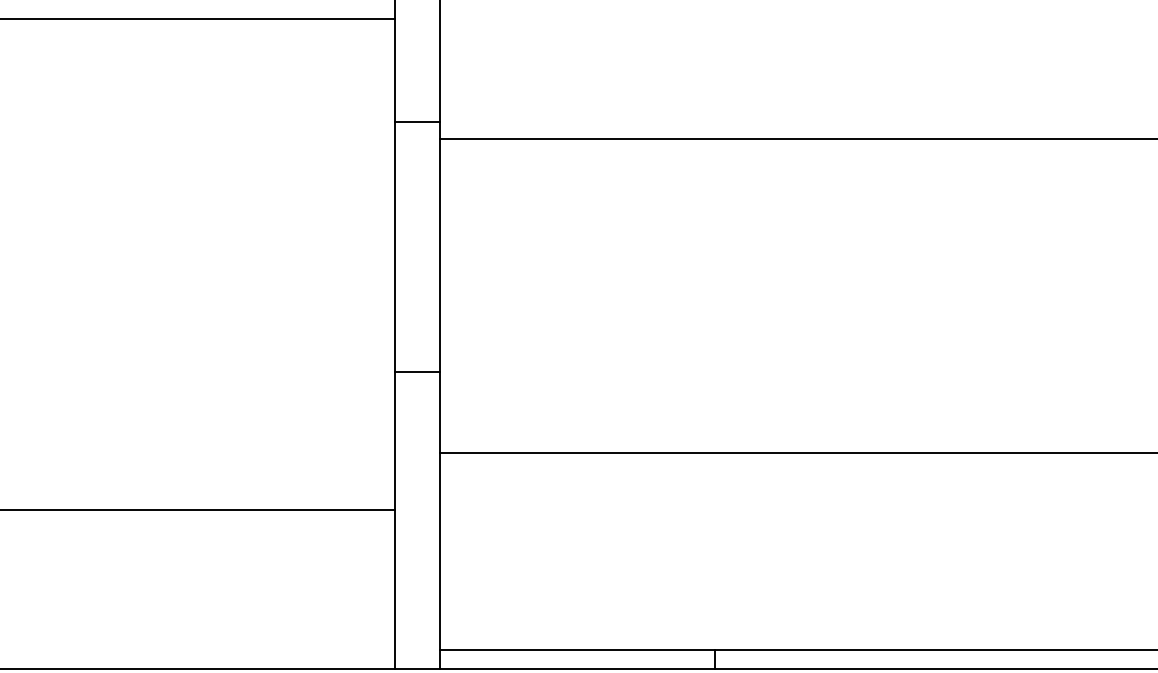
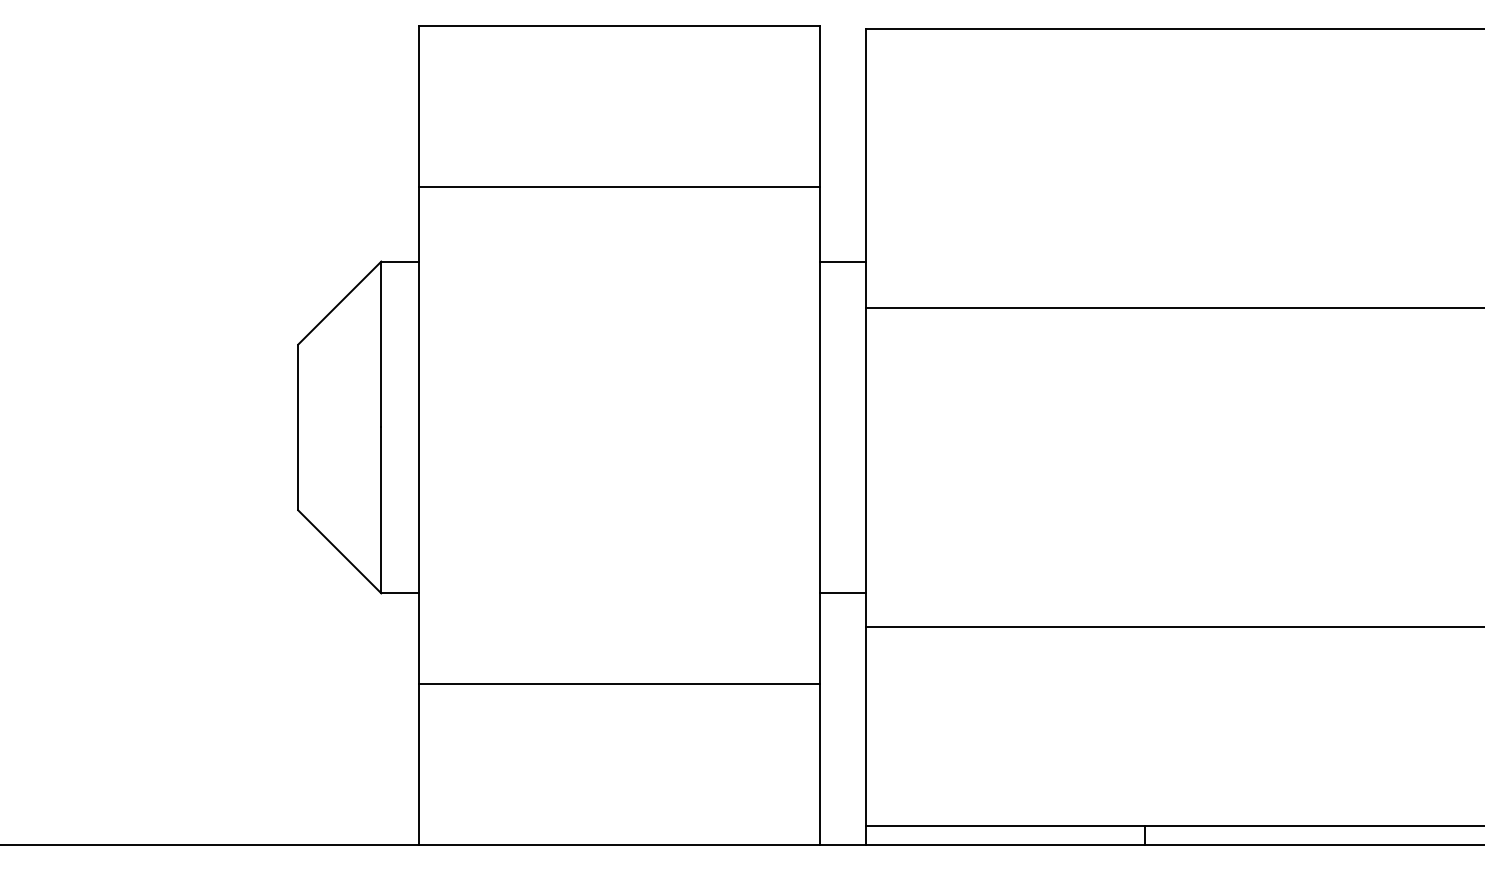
line: (416, 122) -> (842, 261), moved
line: (416, 372) -> (842, 593), moved

